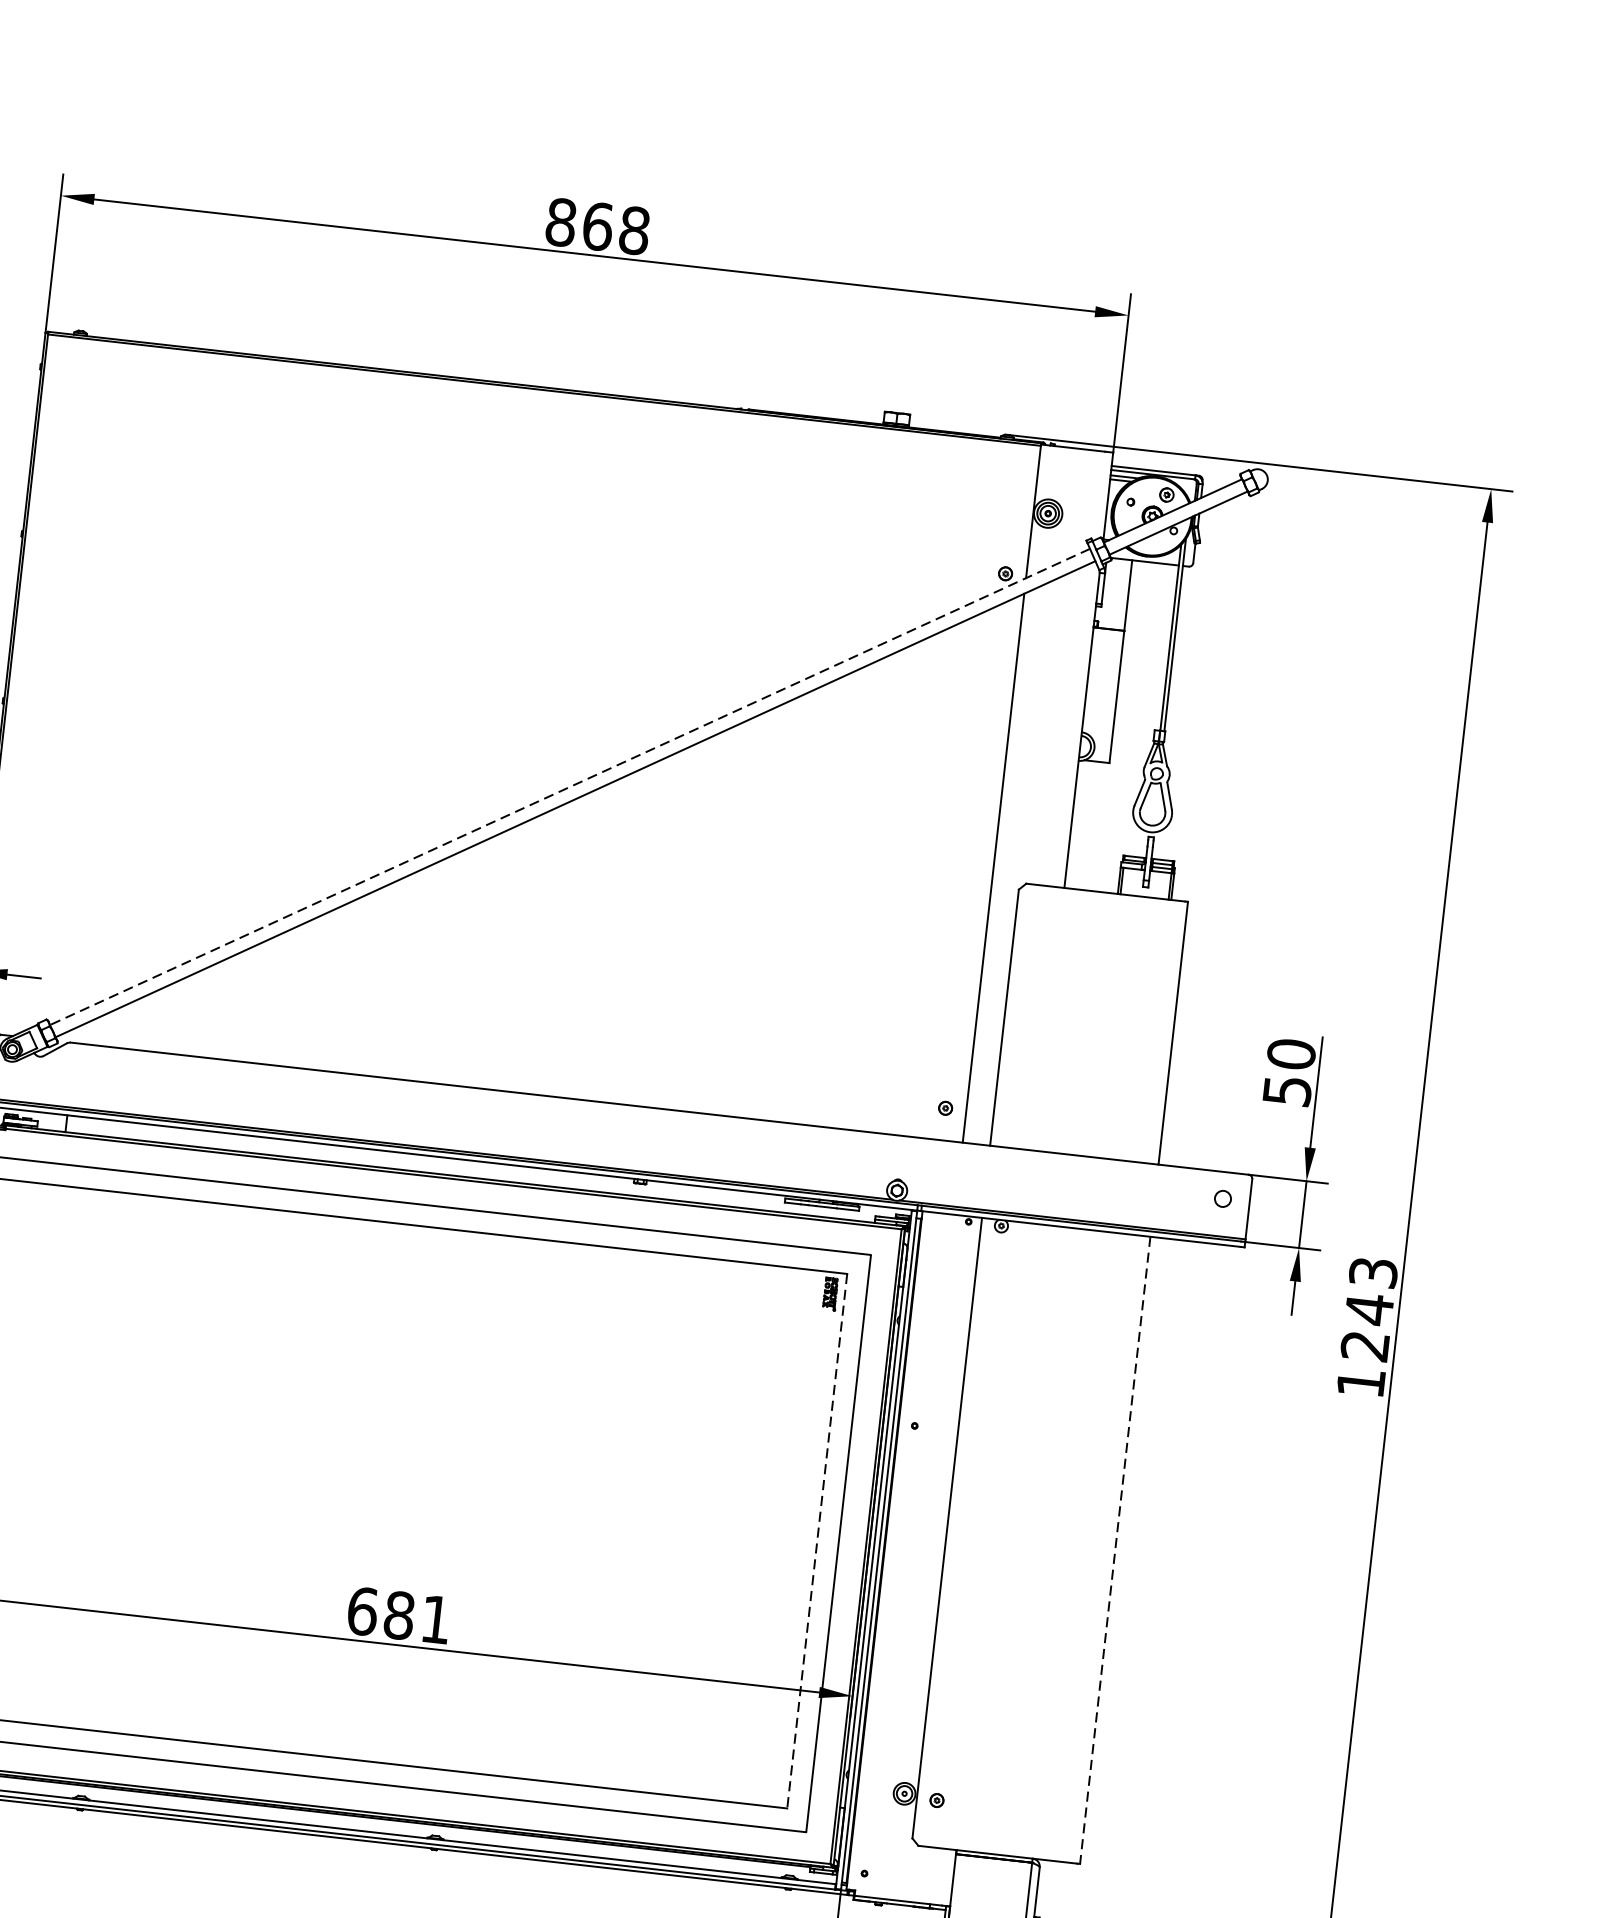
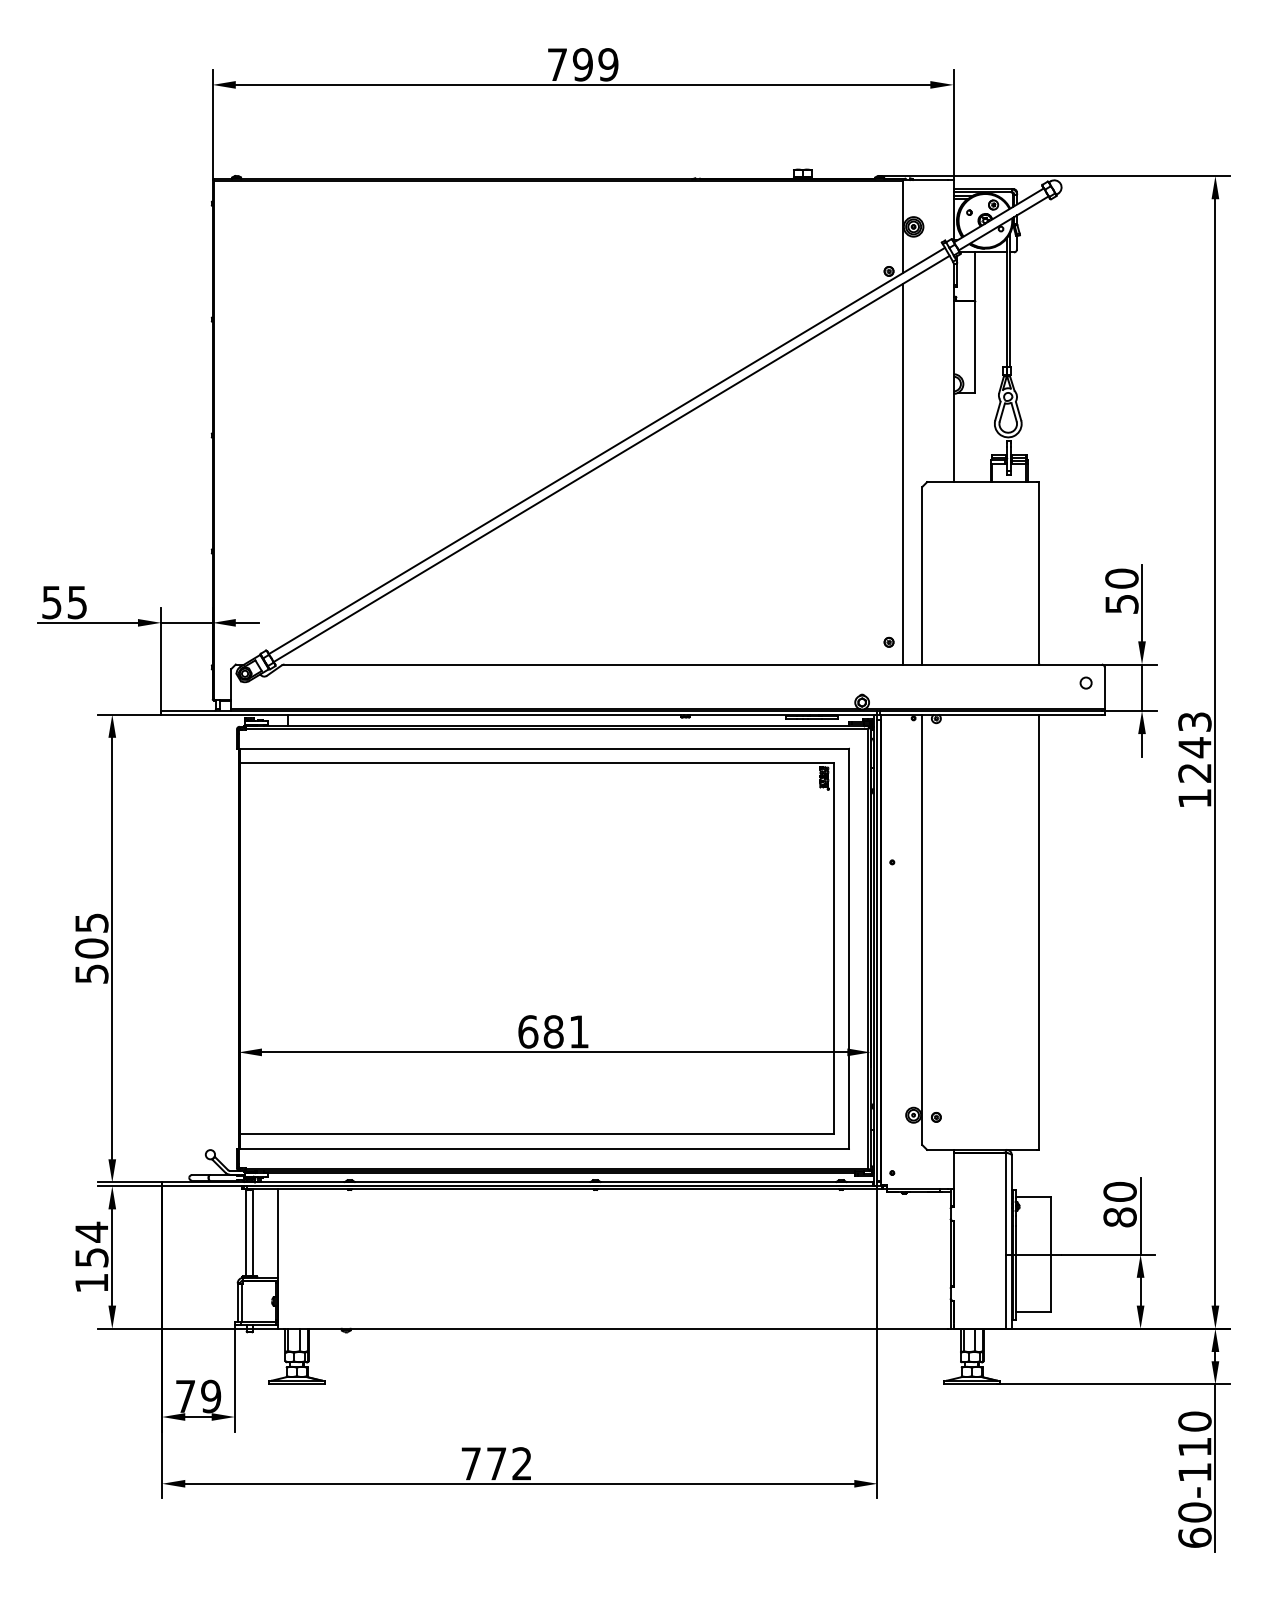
text: (597, 226) -> (582, 64), 868 -> 799
line: (569, 787) -> (606, 451), dashed -> solid
line: (817, 1542) -> (834, 949), dashed -> solid
line: (1115, 1550) -> (1039, 932), dashed -> solid

